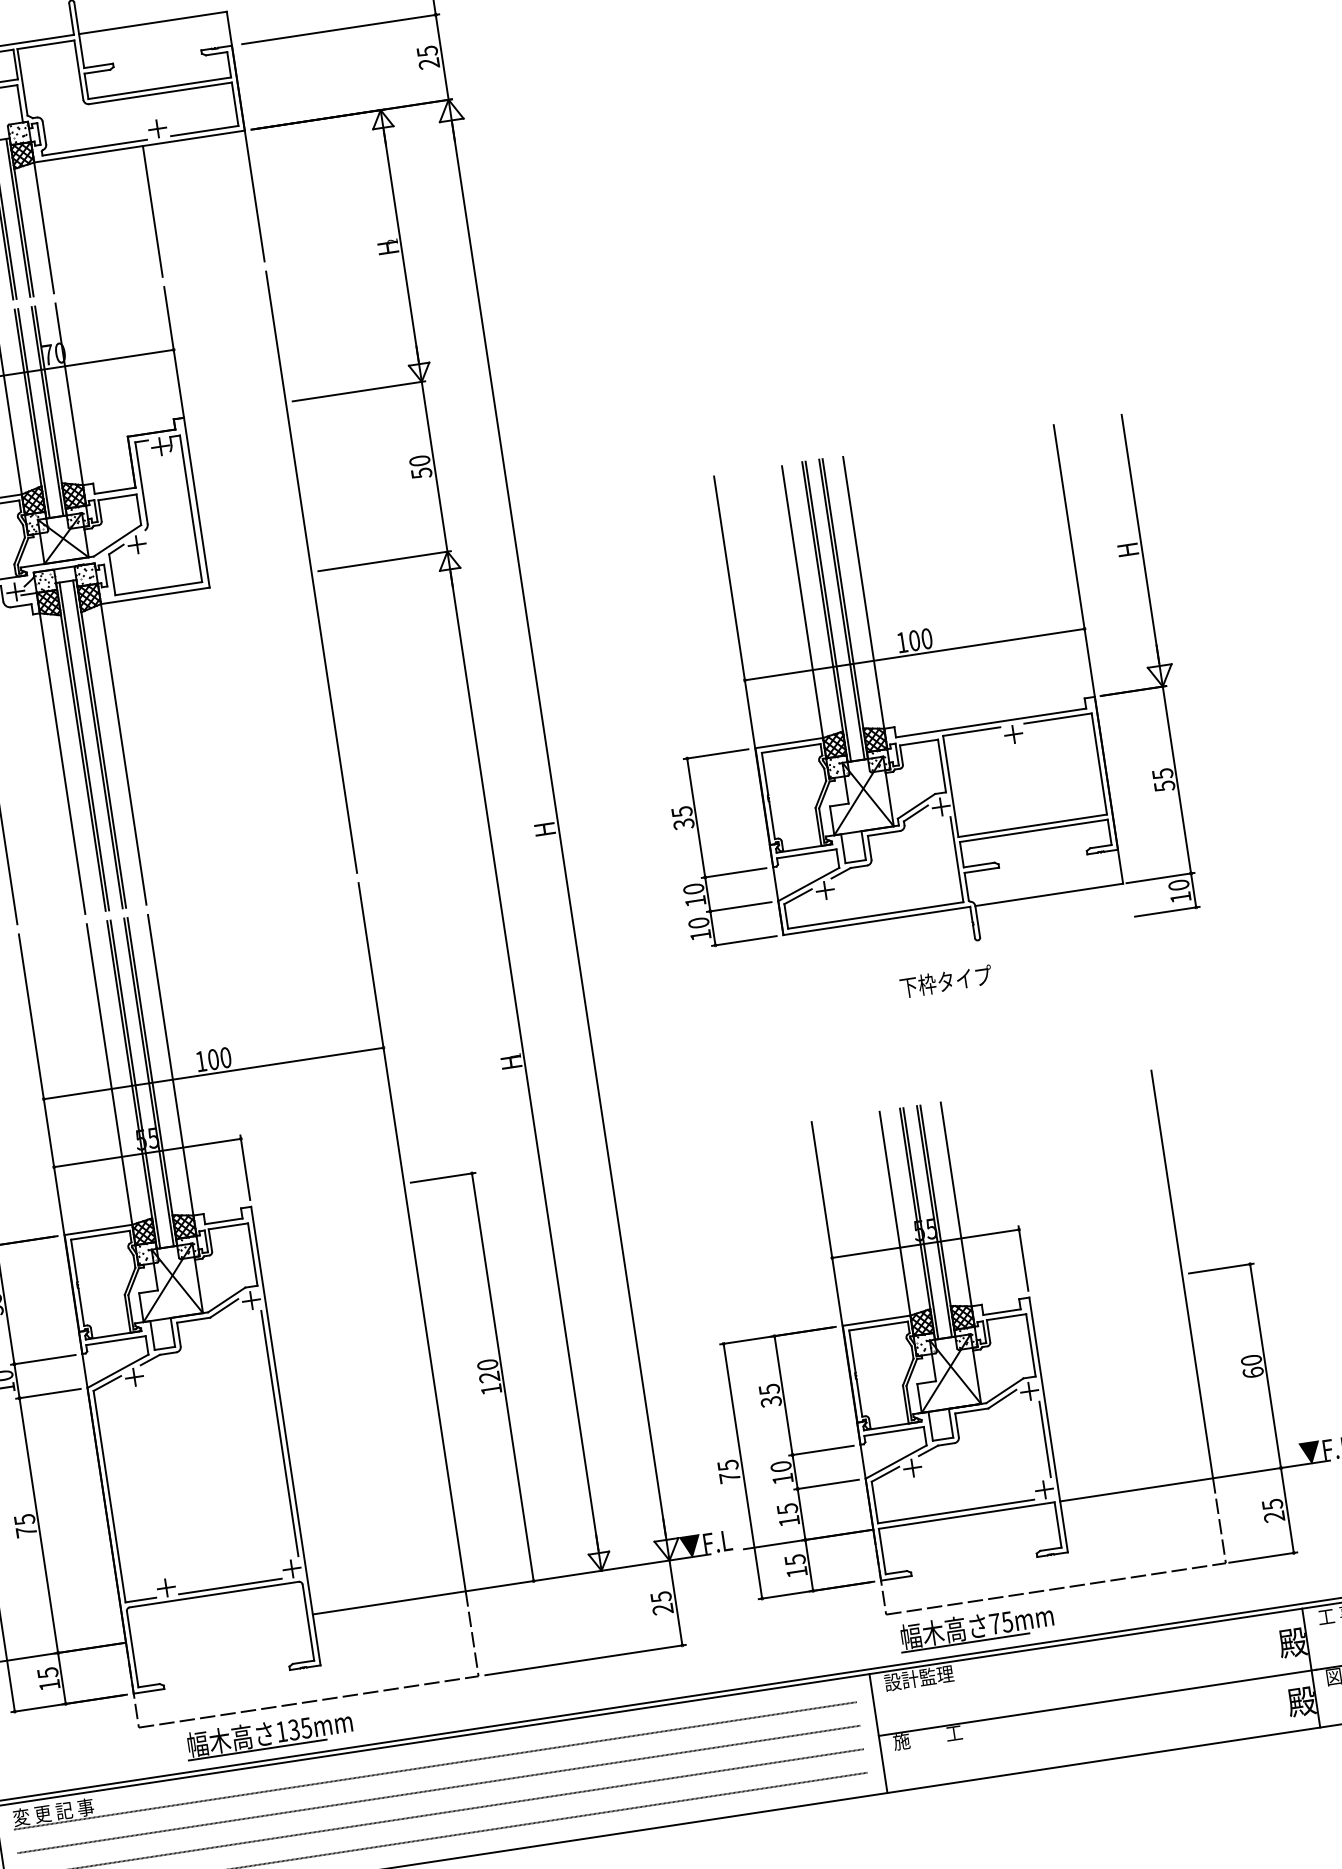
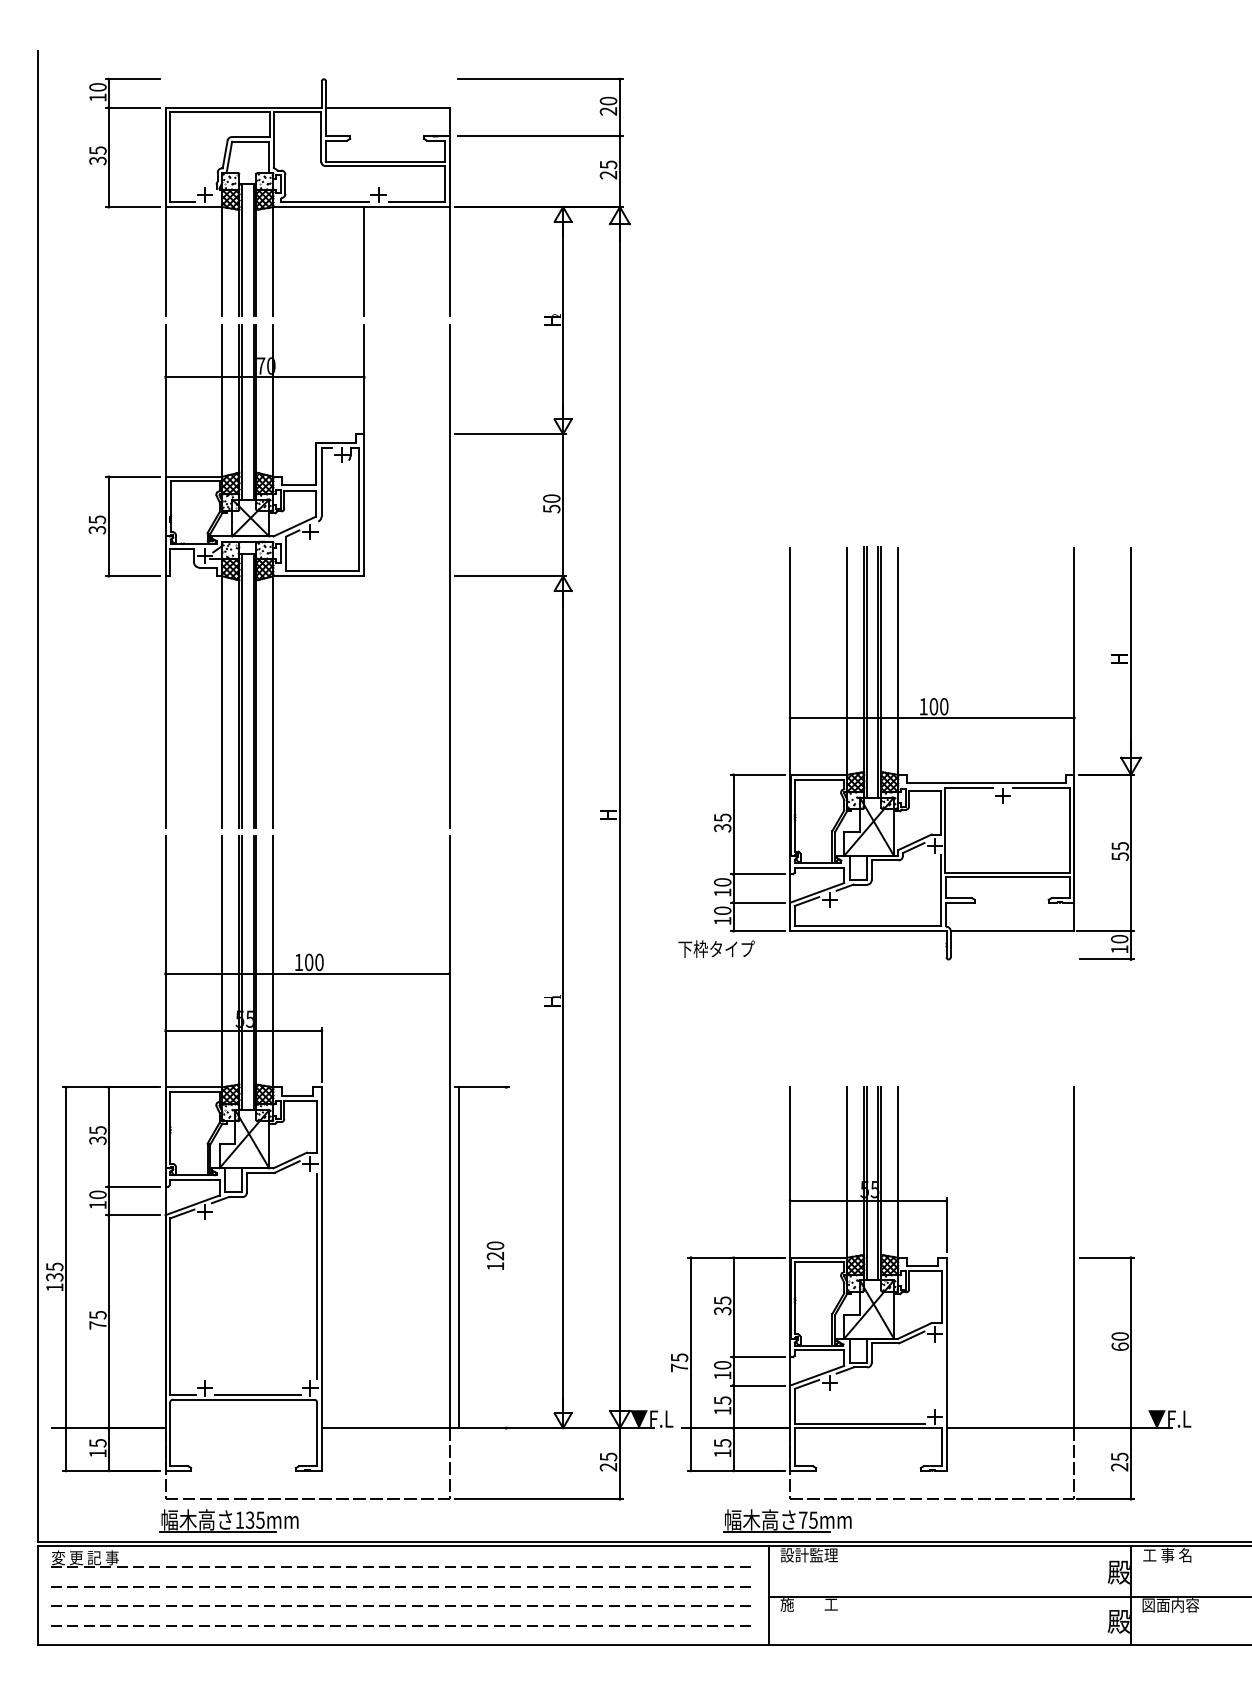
text: (946, 981) -> (716, 949), moved
line: (502, 1376) -> (459, 1257), moved
line: (1044, 1439) -> (941, 1375), removed
part: (976, 1627) -> (787, 1520), moved
part: (268, 1734) -> (228, 1520), moved

